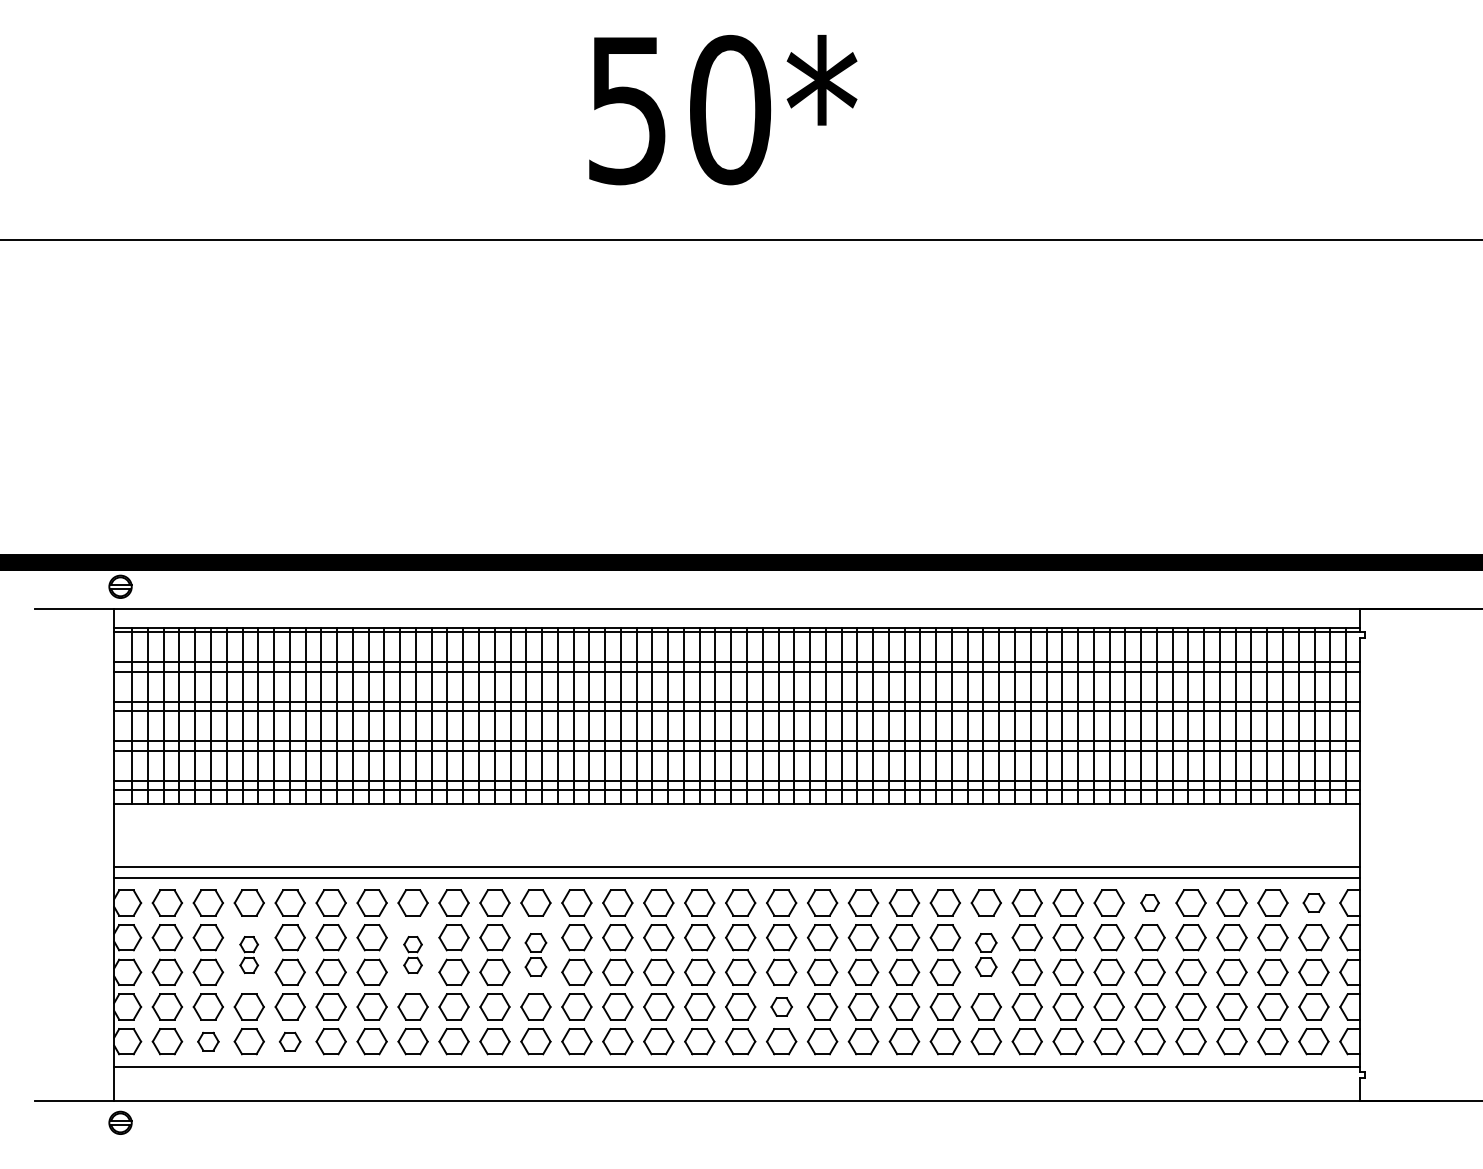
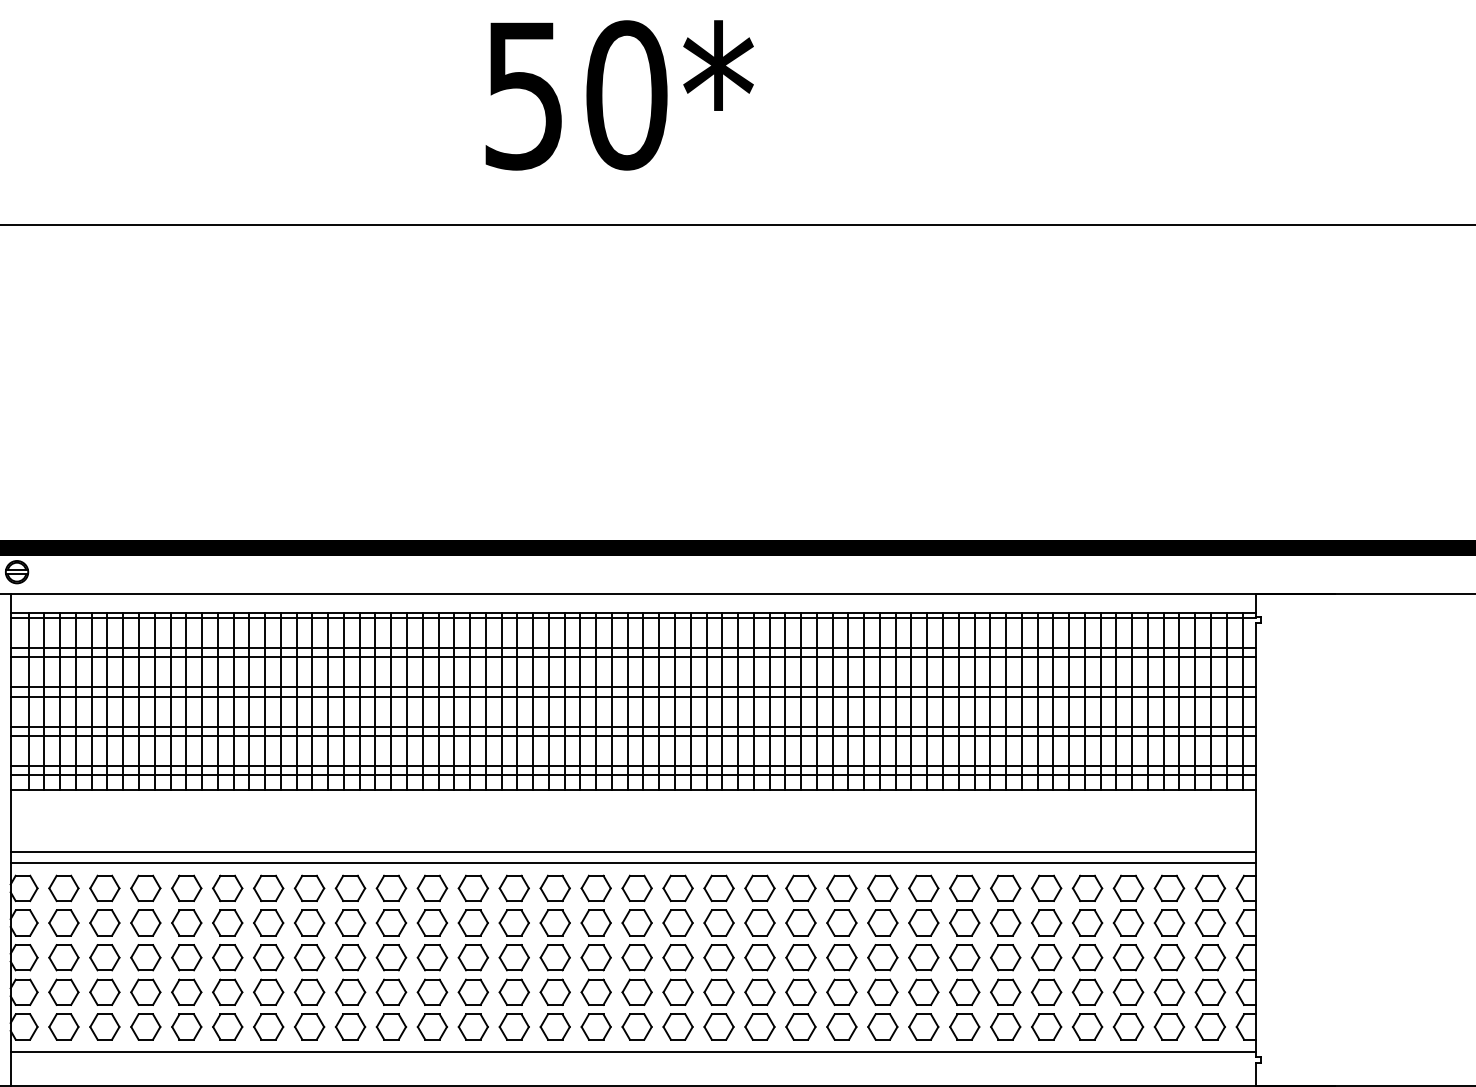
part: (1149, 902) -> (1045, 887), size x1.67
part: (1313, 902) -> (1209, 887), size x1.43
part: (248, 954) -> (144, 939), size x1.67
part: (412, 954) -> (308, 939), size x1.67
part: (535, 954) -> (431, 939), size x1.43
part: (985, 954) -> (881, 939), size x1.43
part: (781, 1006) -> (677, 991), size x1.43
part: (208, 1041) -> (104, 1026), size x1.43
part: (289, 1041) -> (185, 1026), size x1.43

